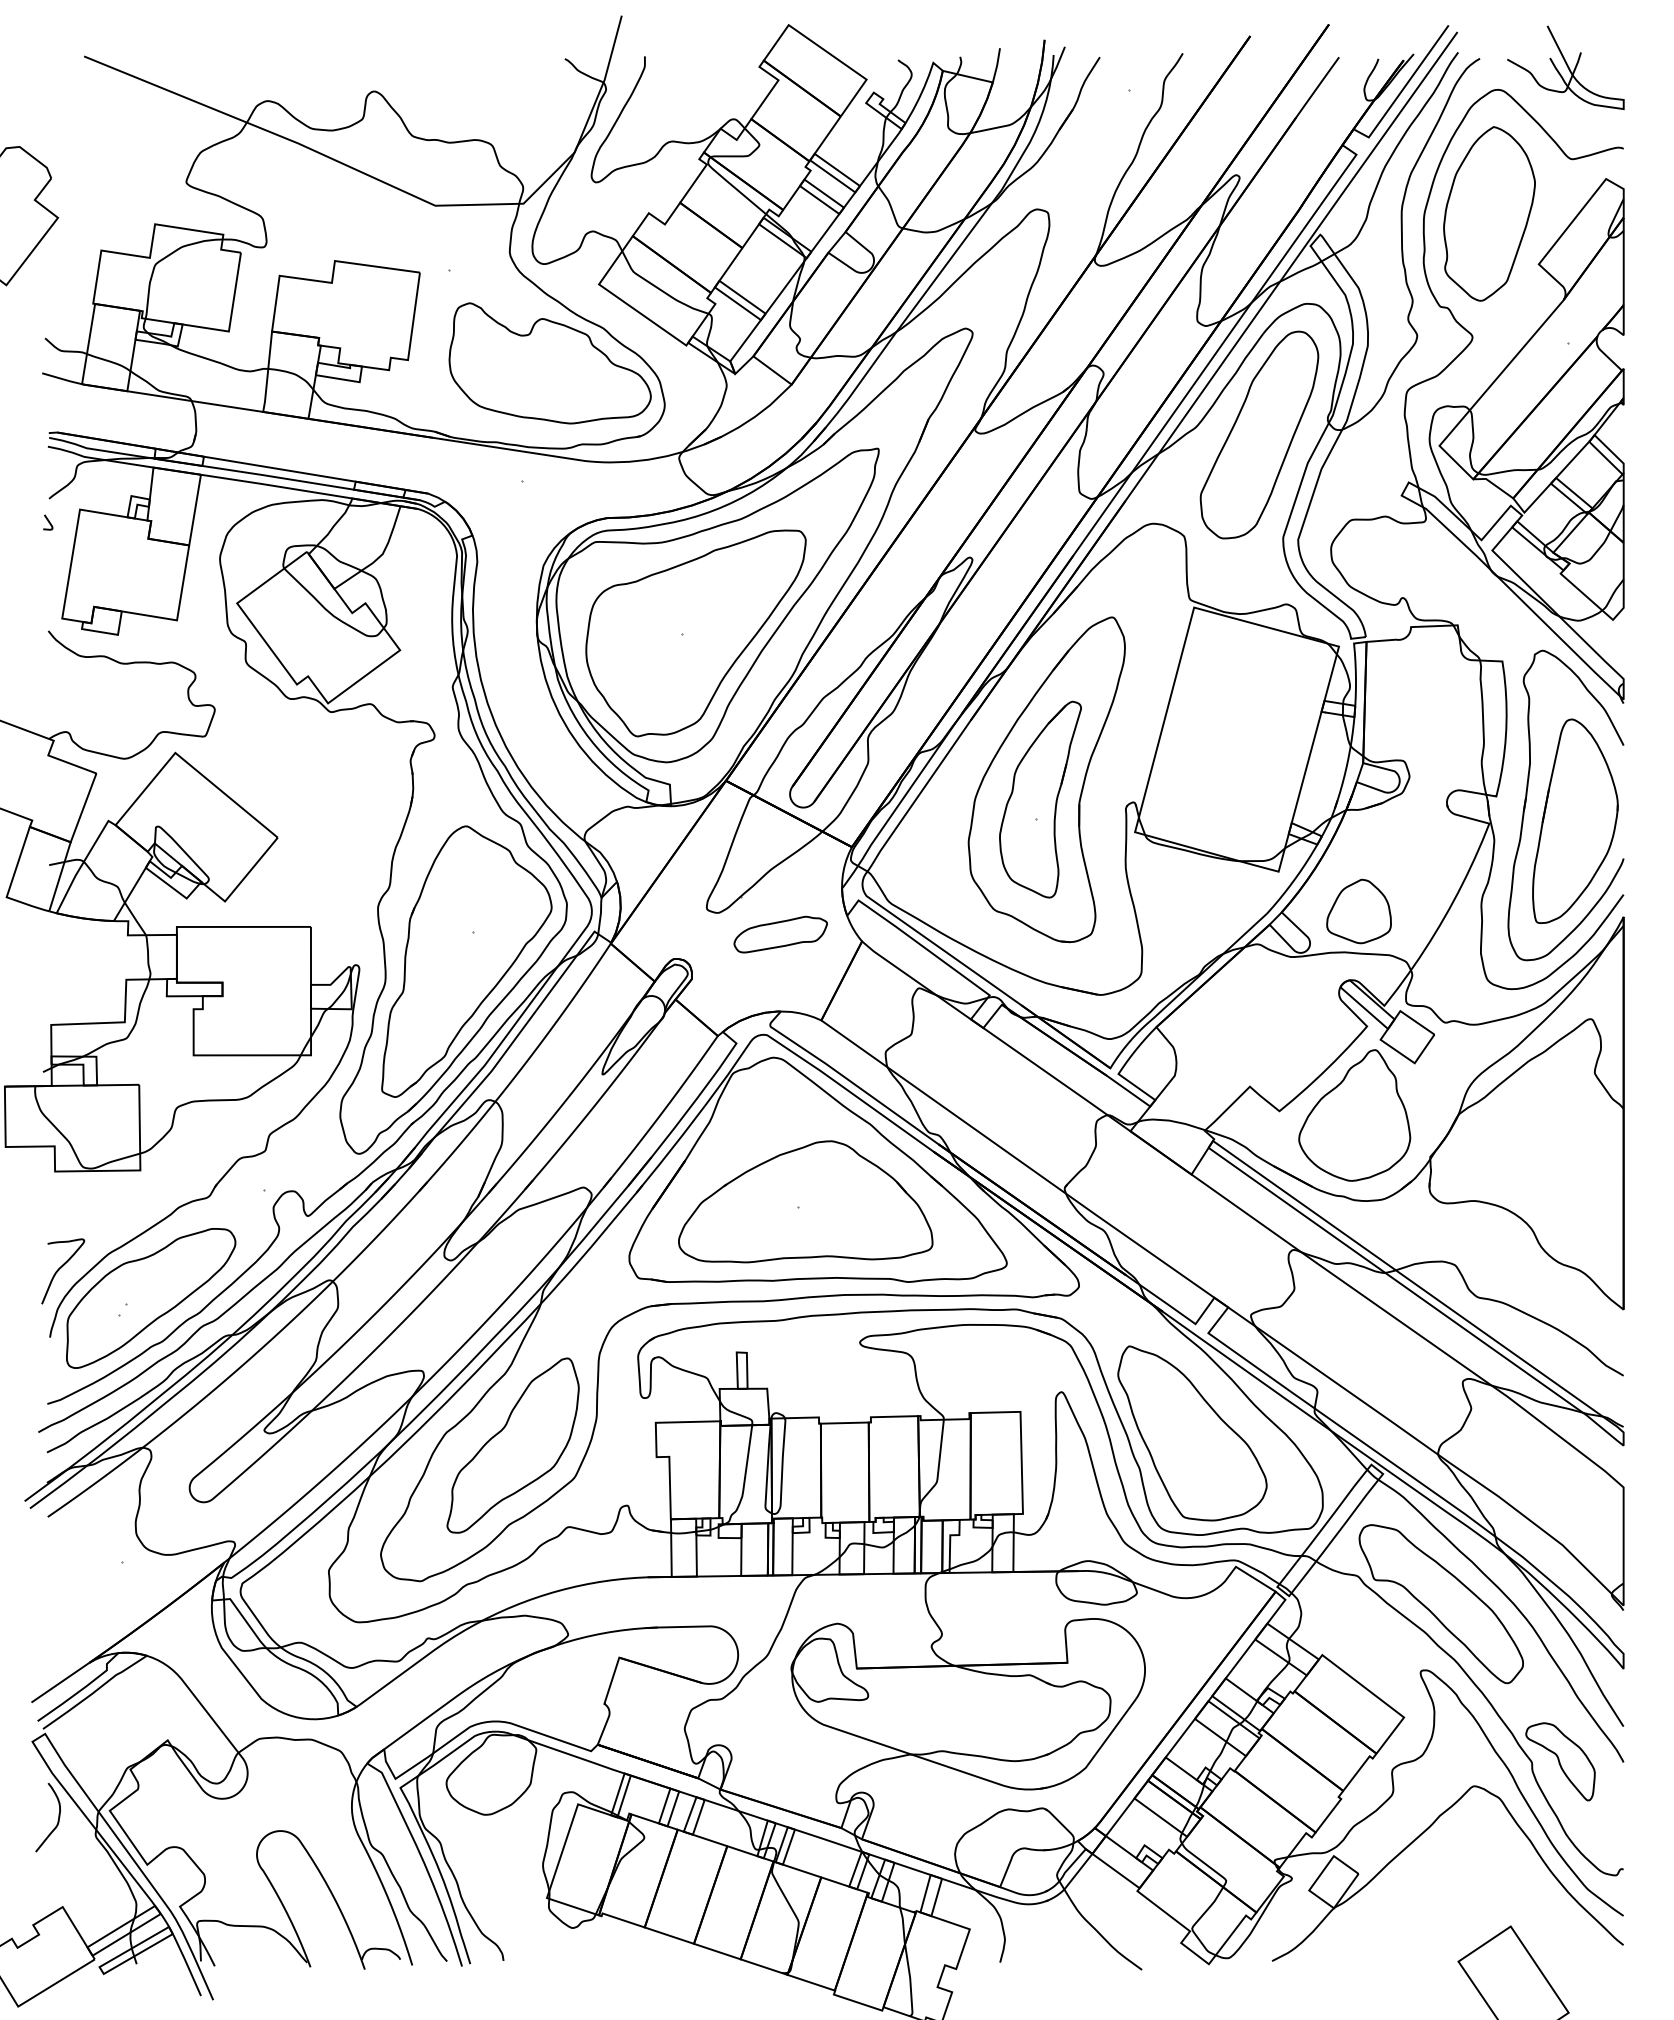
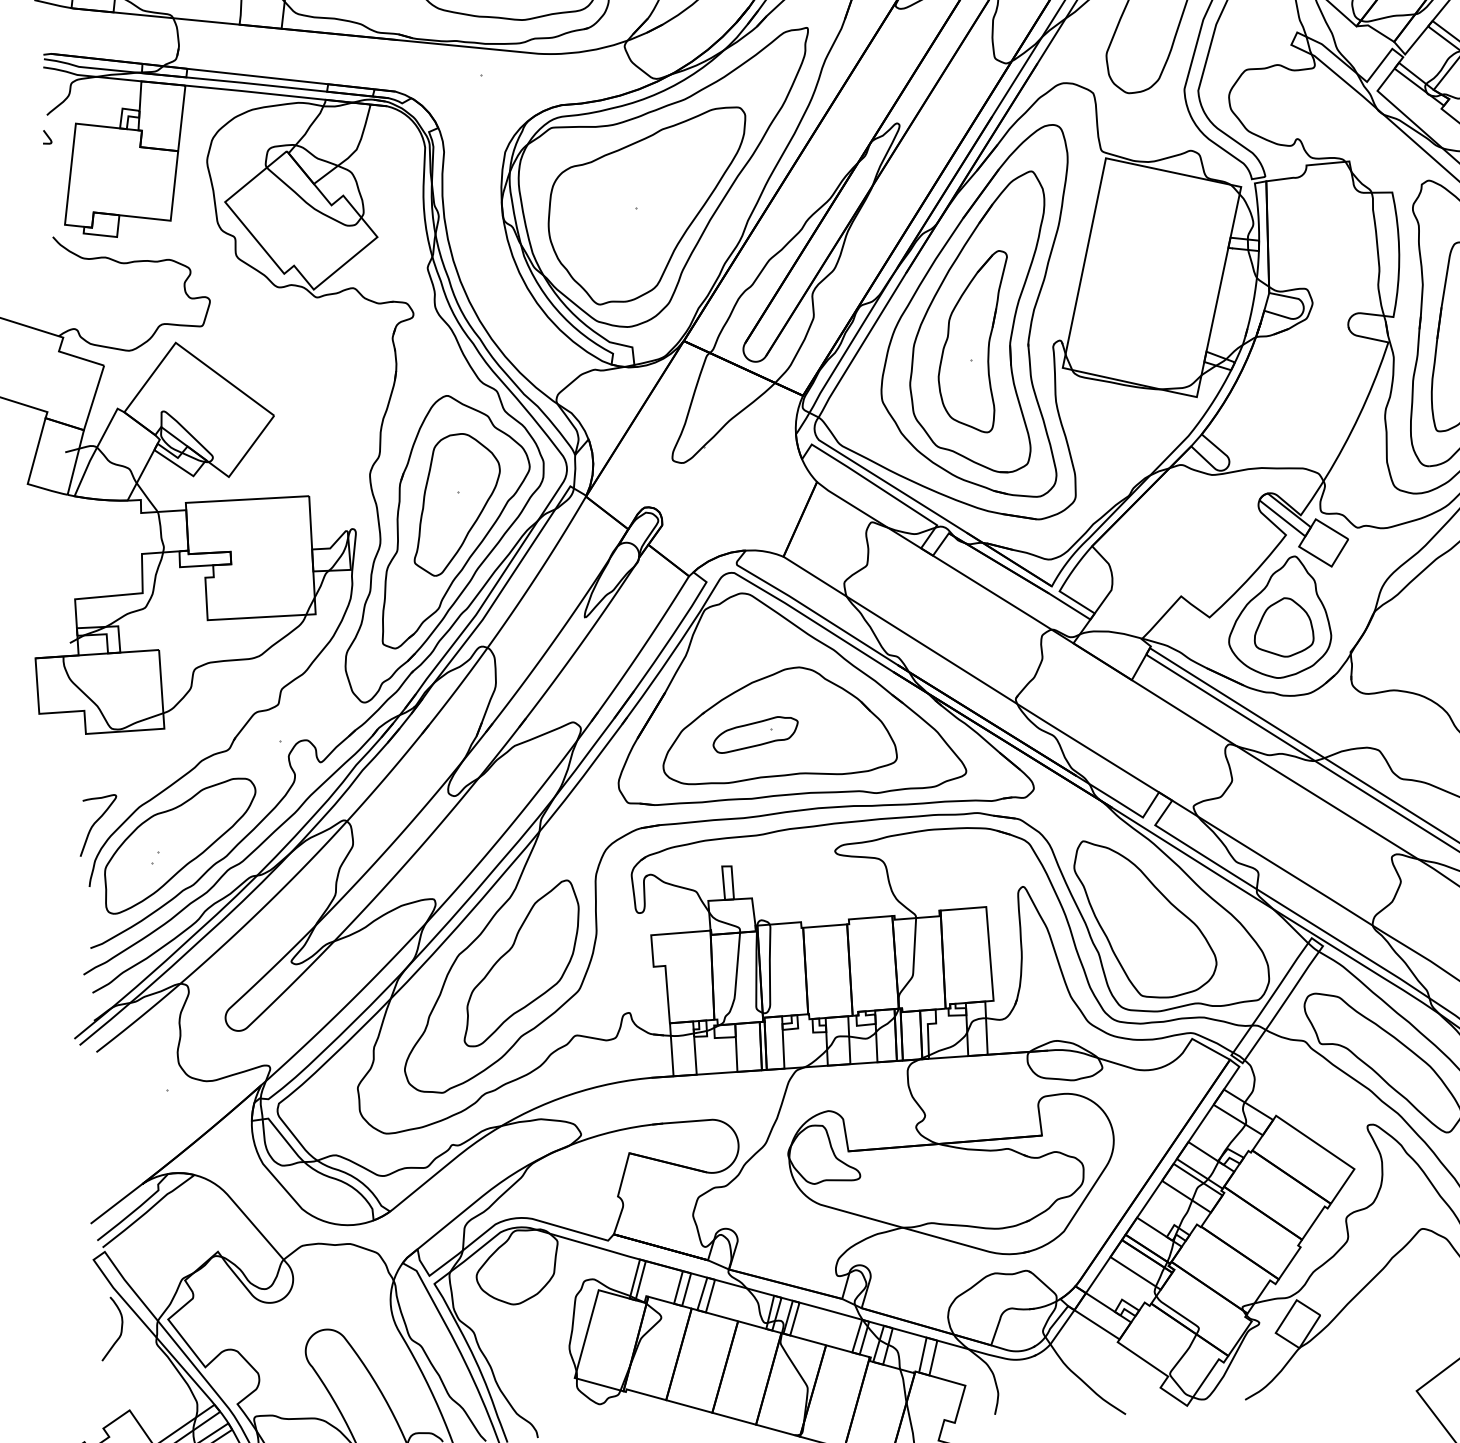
part: (1044, 769) -> (976, 314), added
part: (1358, 911) -> (1283, 627), moved
part: (780, 934) -> (755, 734), moved
part: (469, 944) -> (455, 504), added

